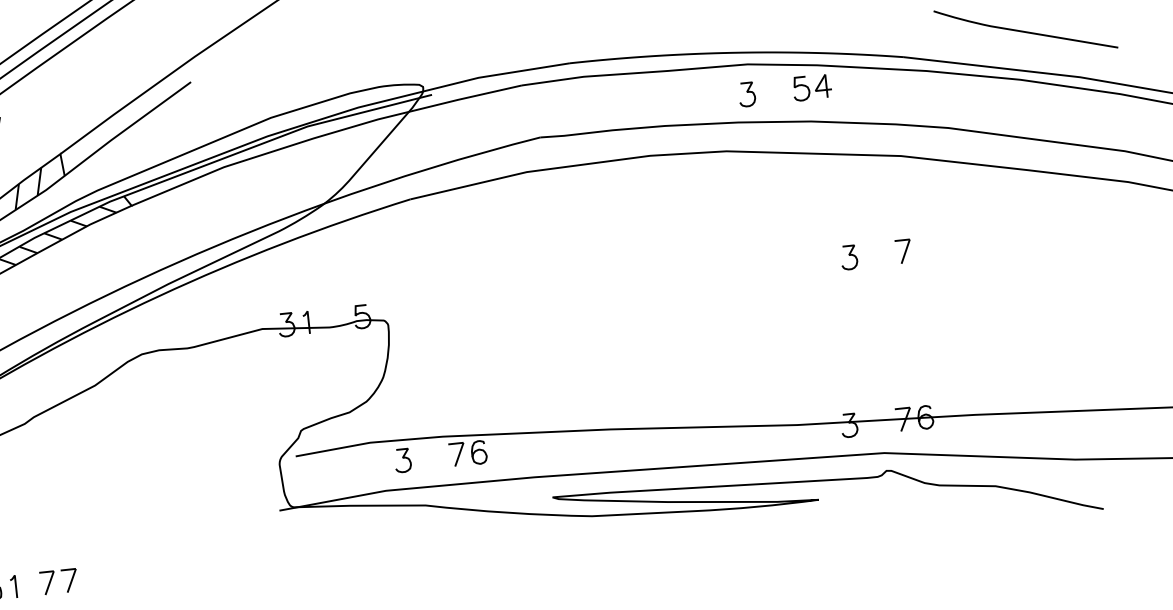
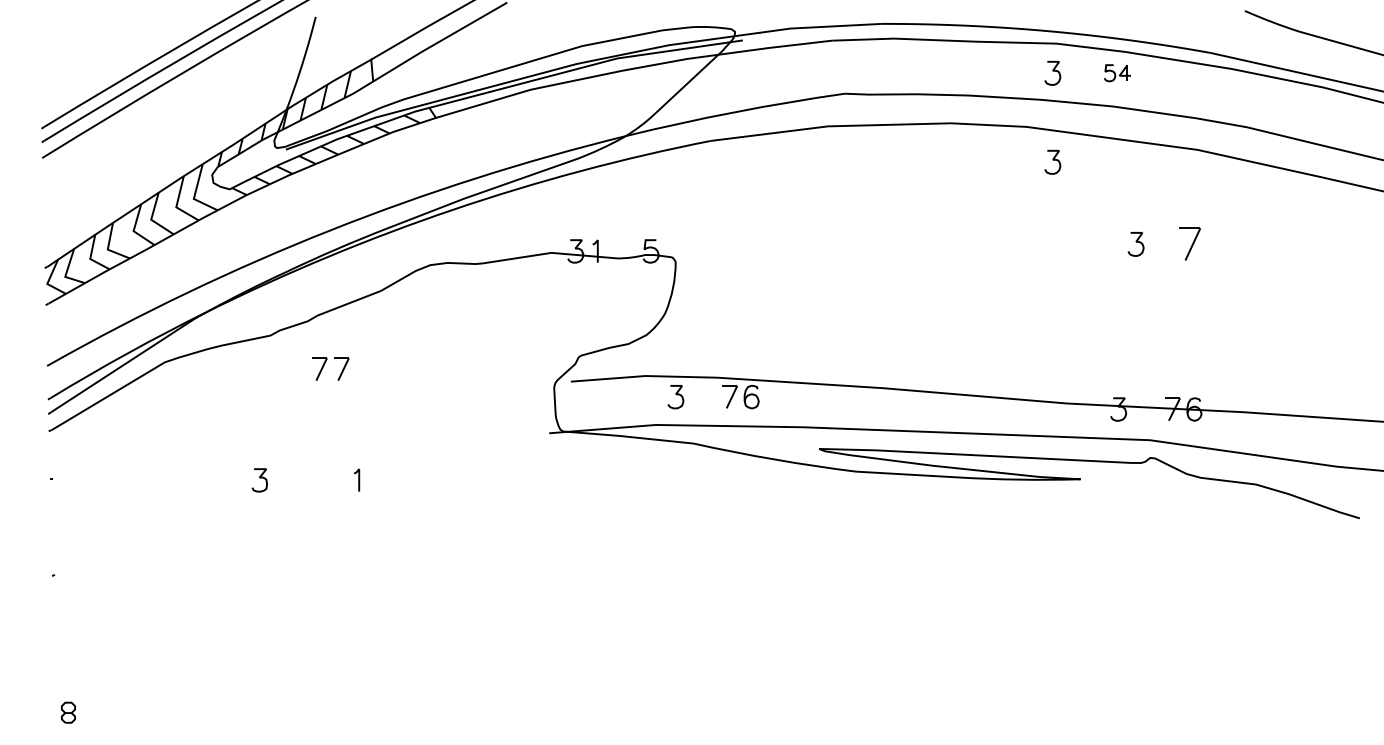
part: (812, 86) -> (1117, 72), size x0.7
curve: (756, 182) -> (1052, 160), added
part: (903, 251) -> (1190, 244), size x1.4
part: (52, 579) -> (324, 366), moved
line: (15, 585) -> (358, 479), moved

